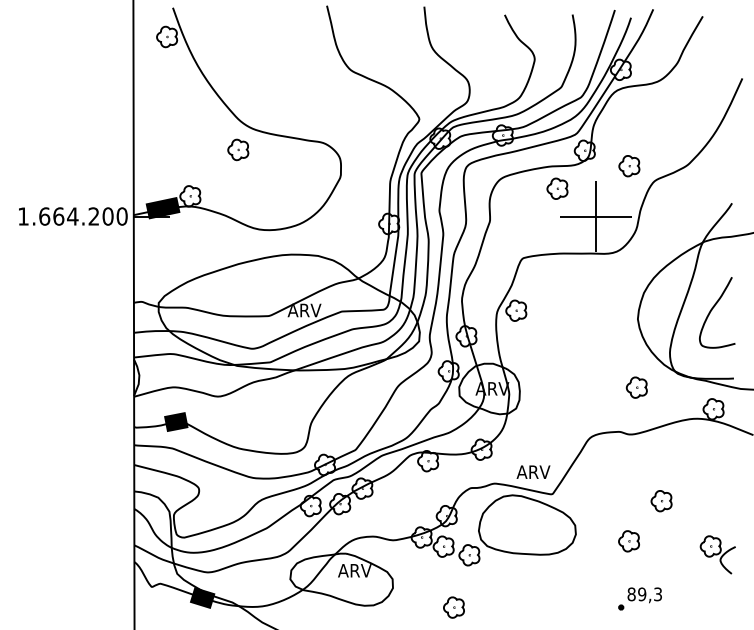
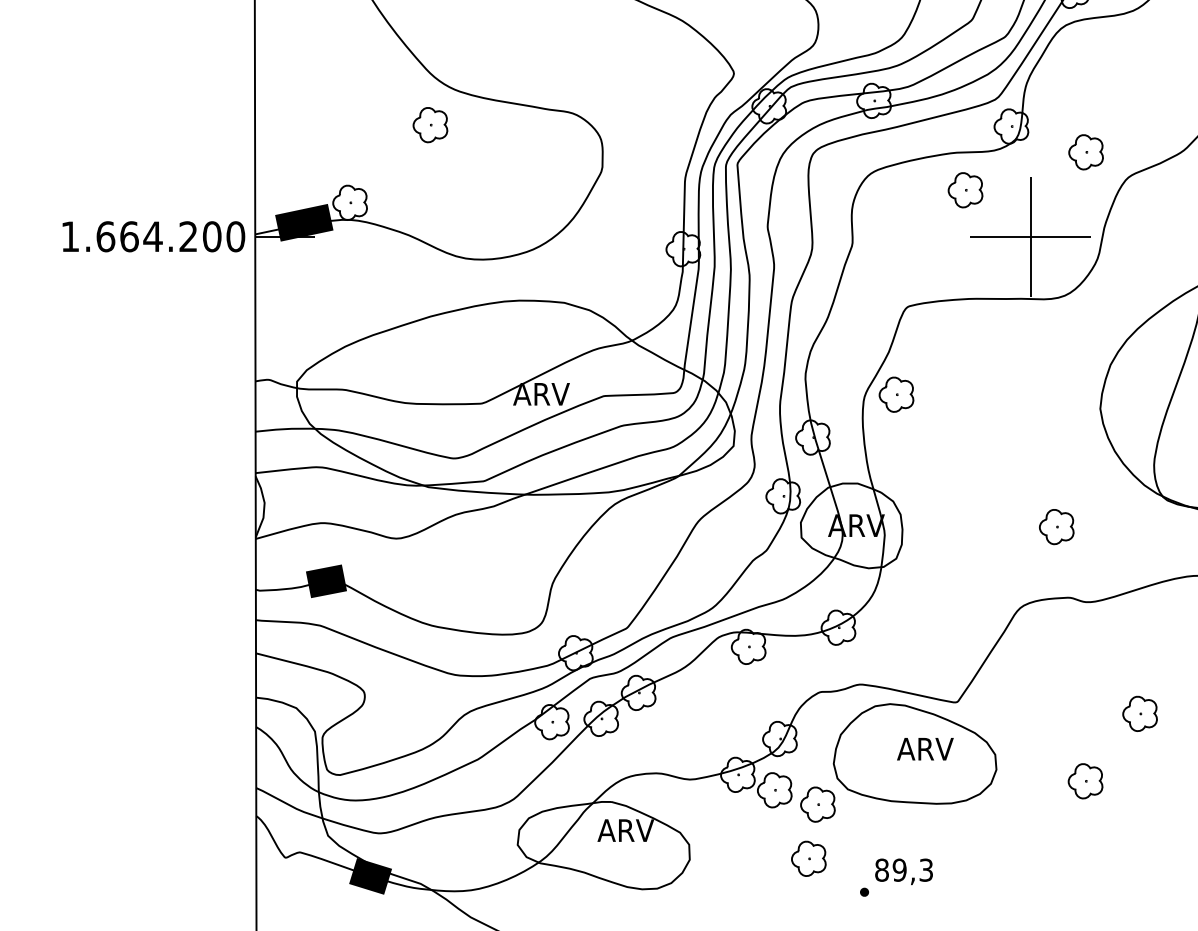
part: (636, 387) -> (1056, 526), moved
text: (533, 471) -> (925, 748), moved
part: (639, 598) -> (895, 877), moved
part: (453, 607) -> (807, 858), moved

